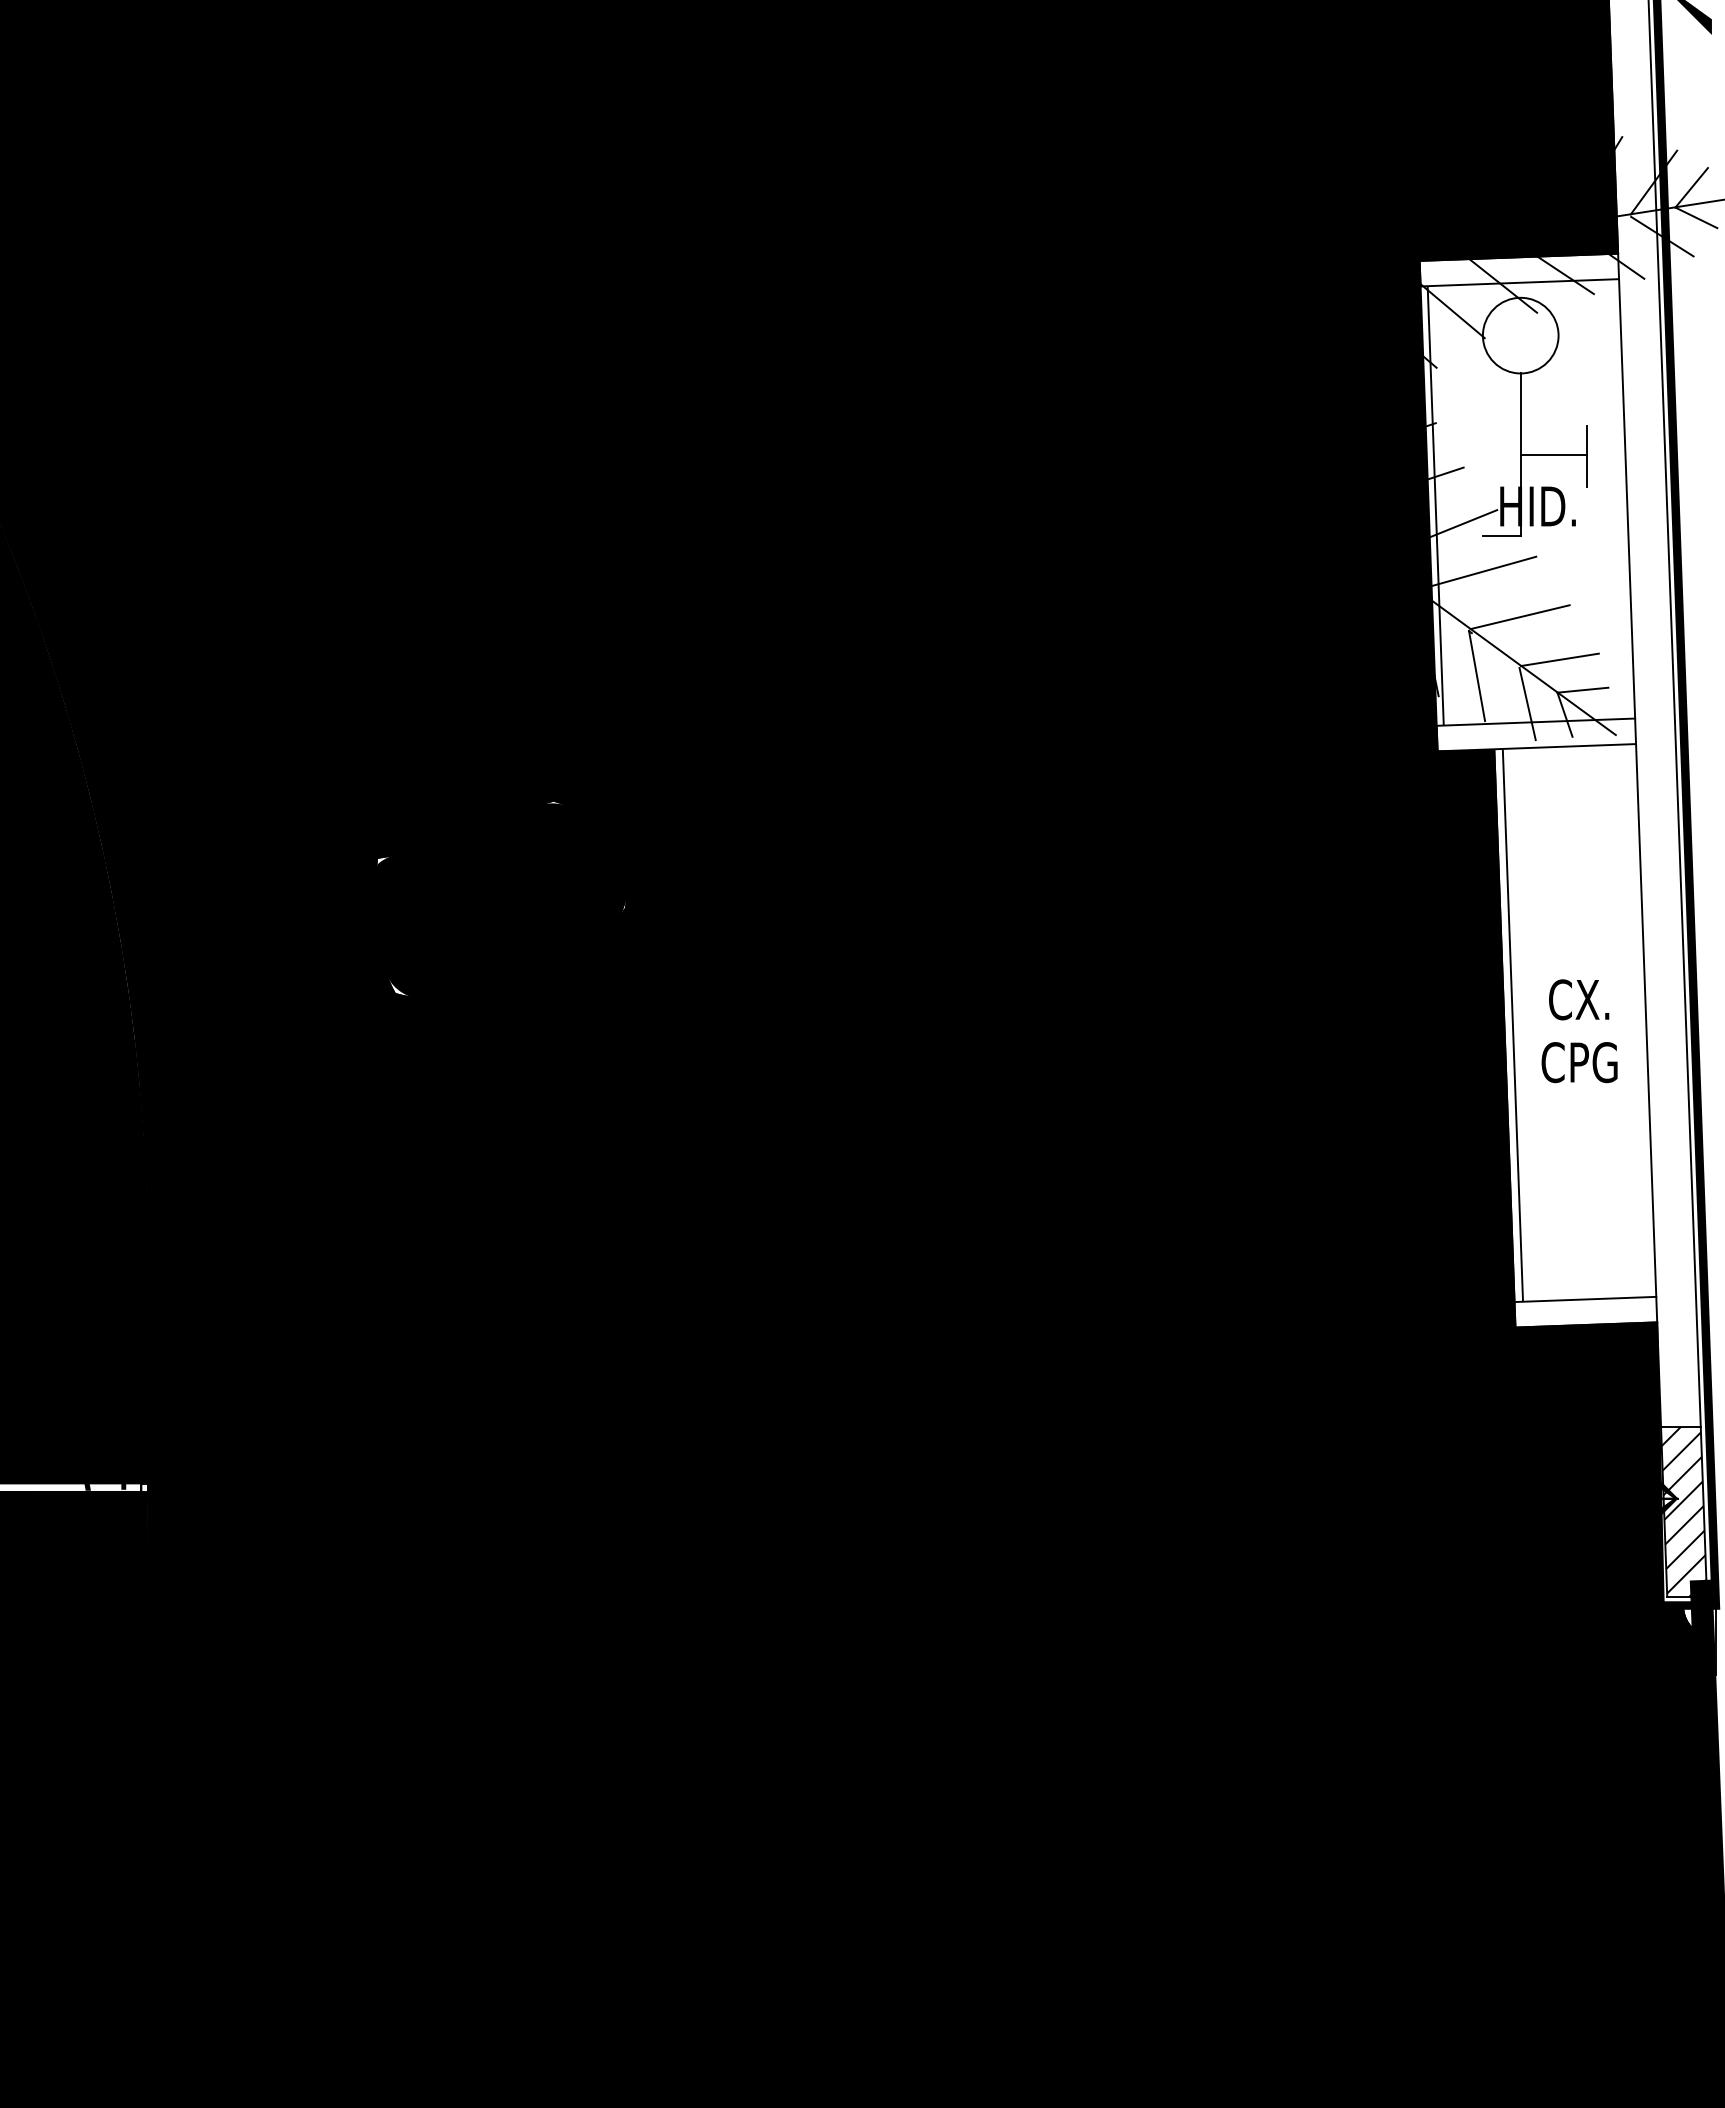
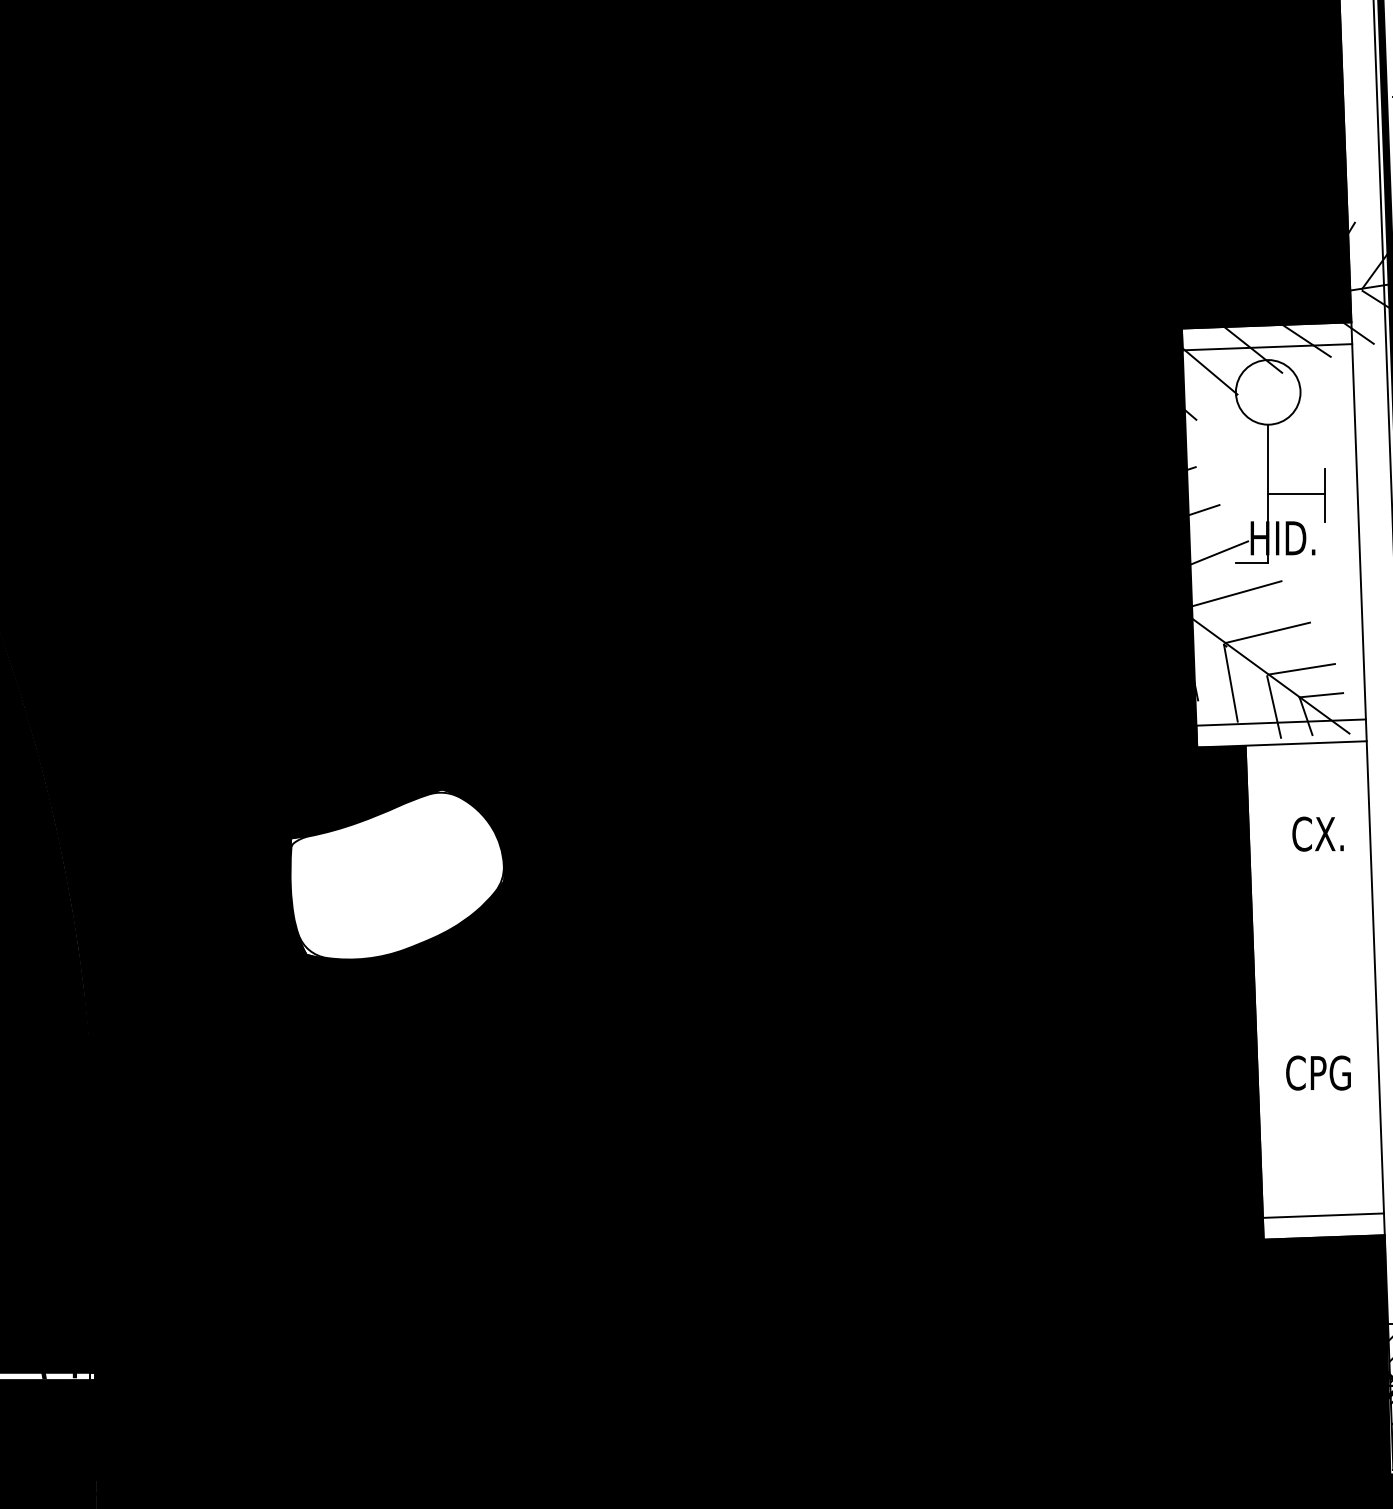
line: (1435, 505) -> (1195, 537), removed
fill: (500, 901) -> (396, 875), removed
text: (1579, 999) -> (1318, 833), moved
line: (1512, 1025) -> (1261, 981), removed
text: (1579, 1062) -> (1318, 1073), moved

